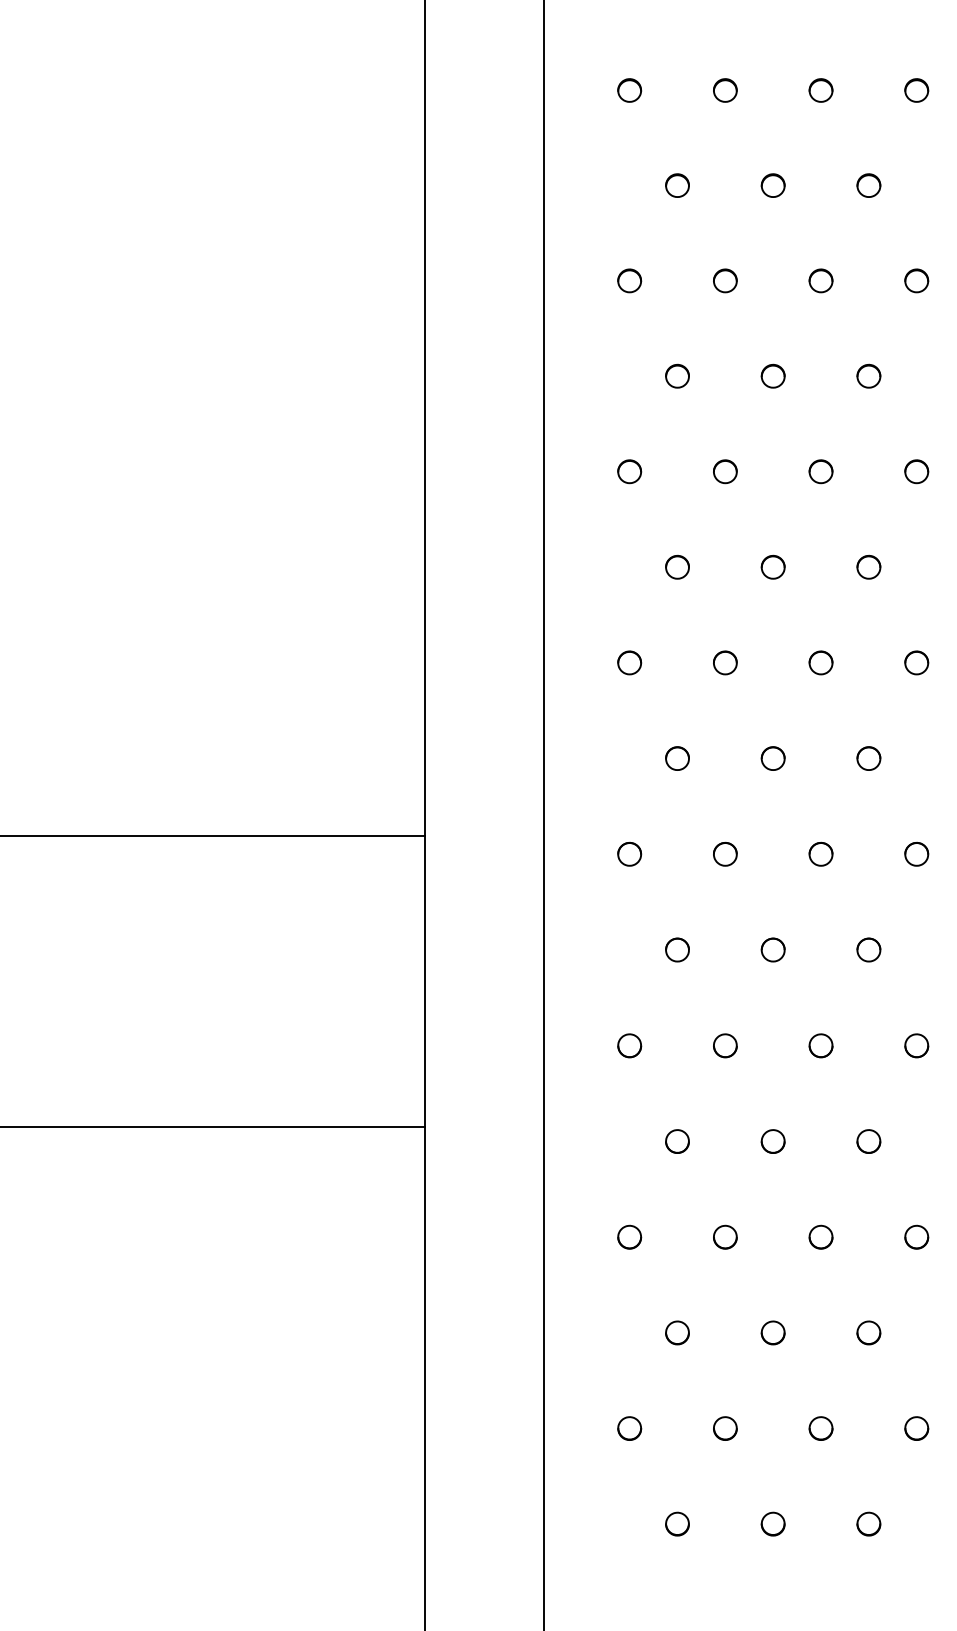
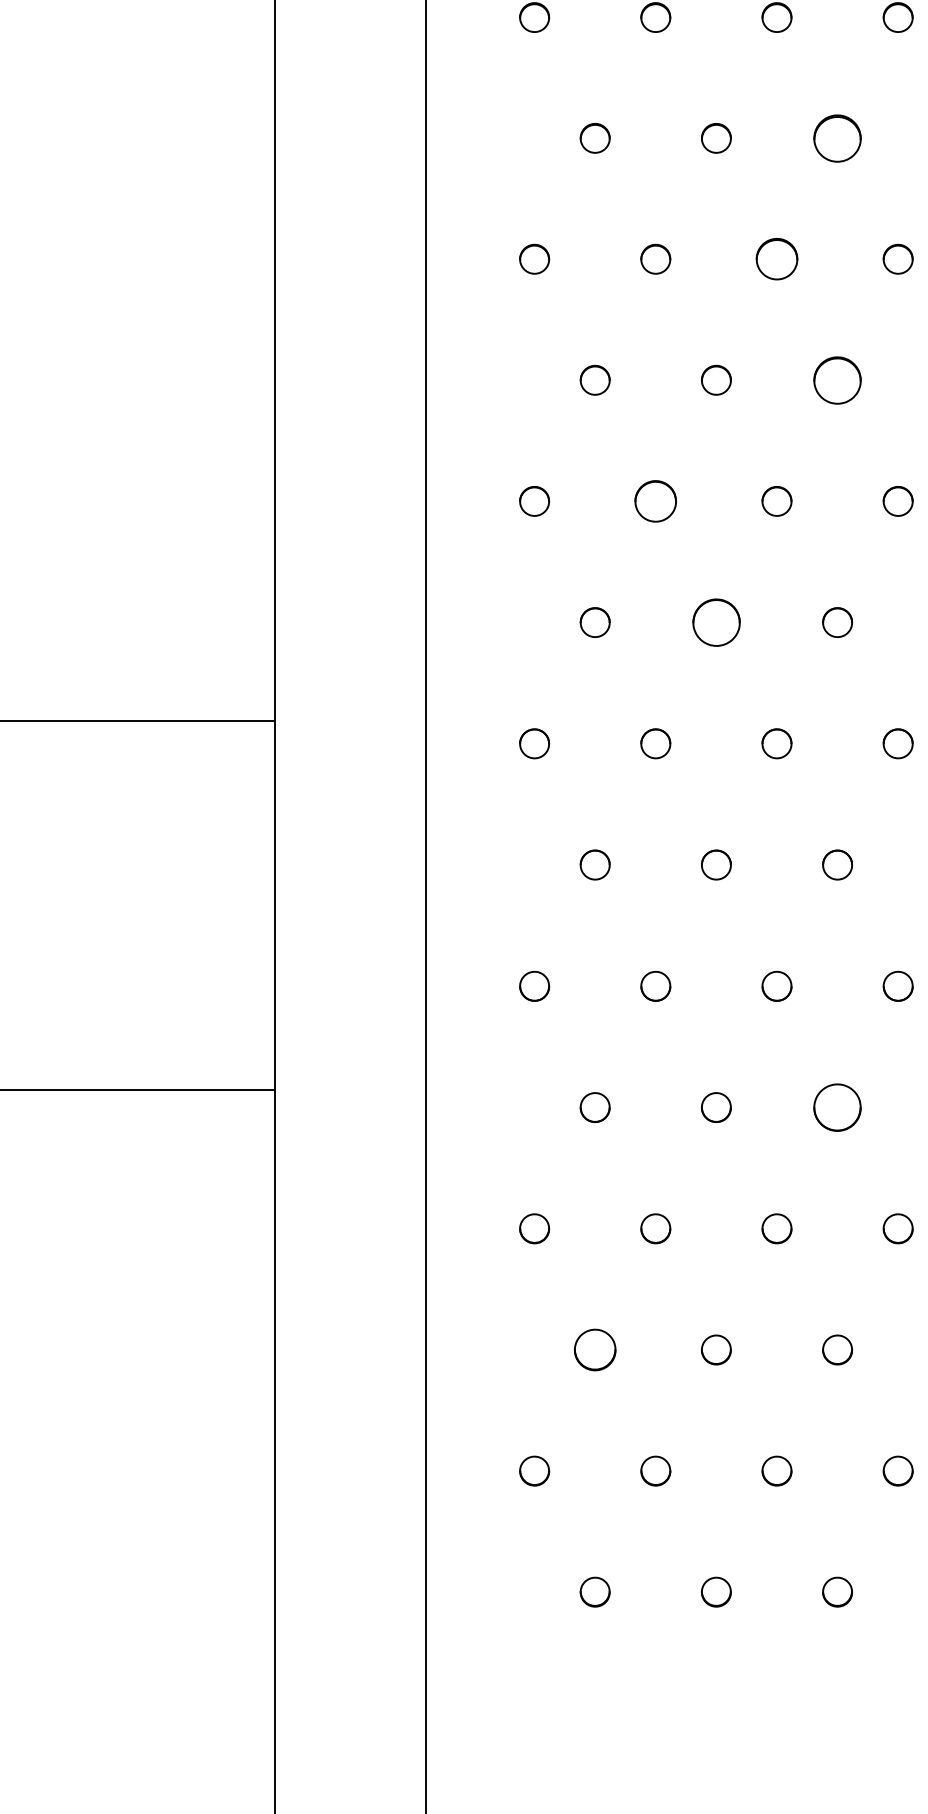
part: (868, 375) -> (837, 137), size x1.6
part: (820, 471) -> (776, 258), size x1.4
part: (868, 566) -> (837, 379), size x1.6
part: (725, 662) -> (655, 500), size x1.4
part: (772, 758) -> (715, 622), size x1.6
part: (868, 1141) -> (837, 1107), size x1.6
part: (677, 1332) -> (595, 1349), size x1.4

